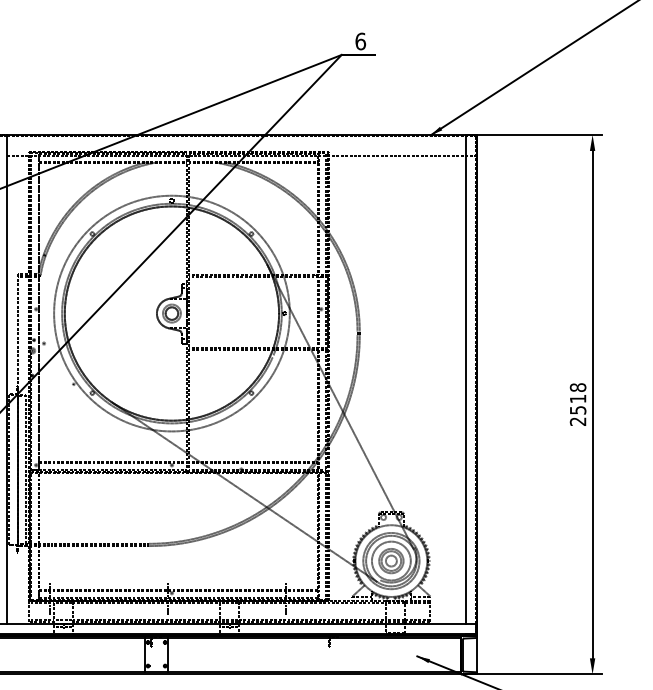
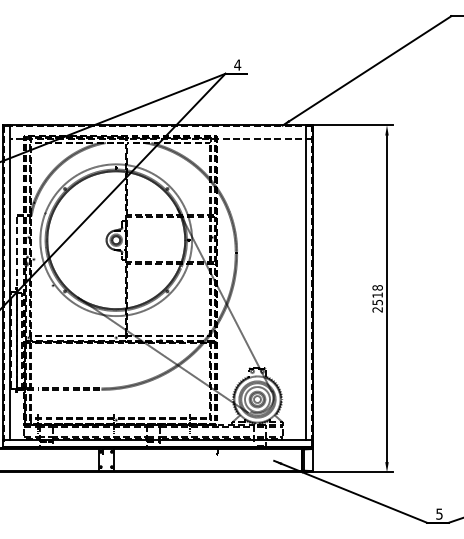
text: (360, 40) -> (237, 64), 6 -> 4

